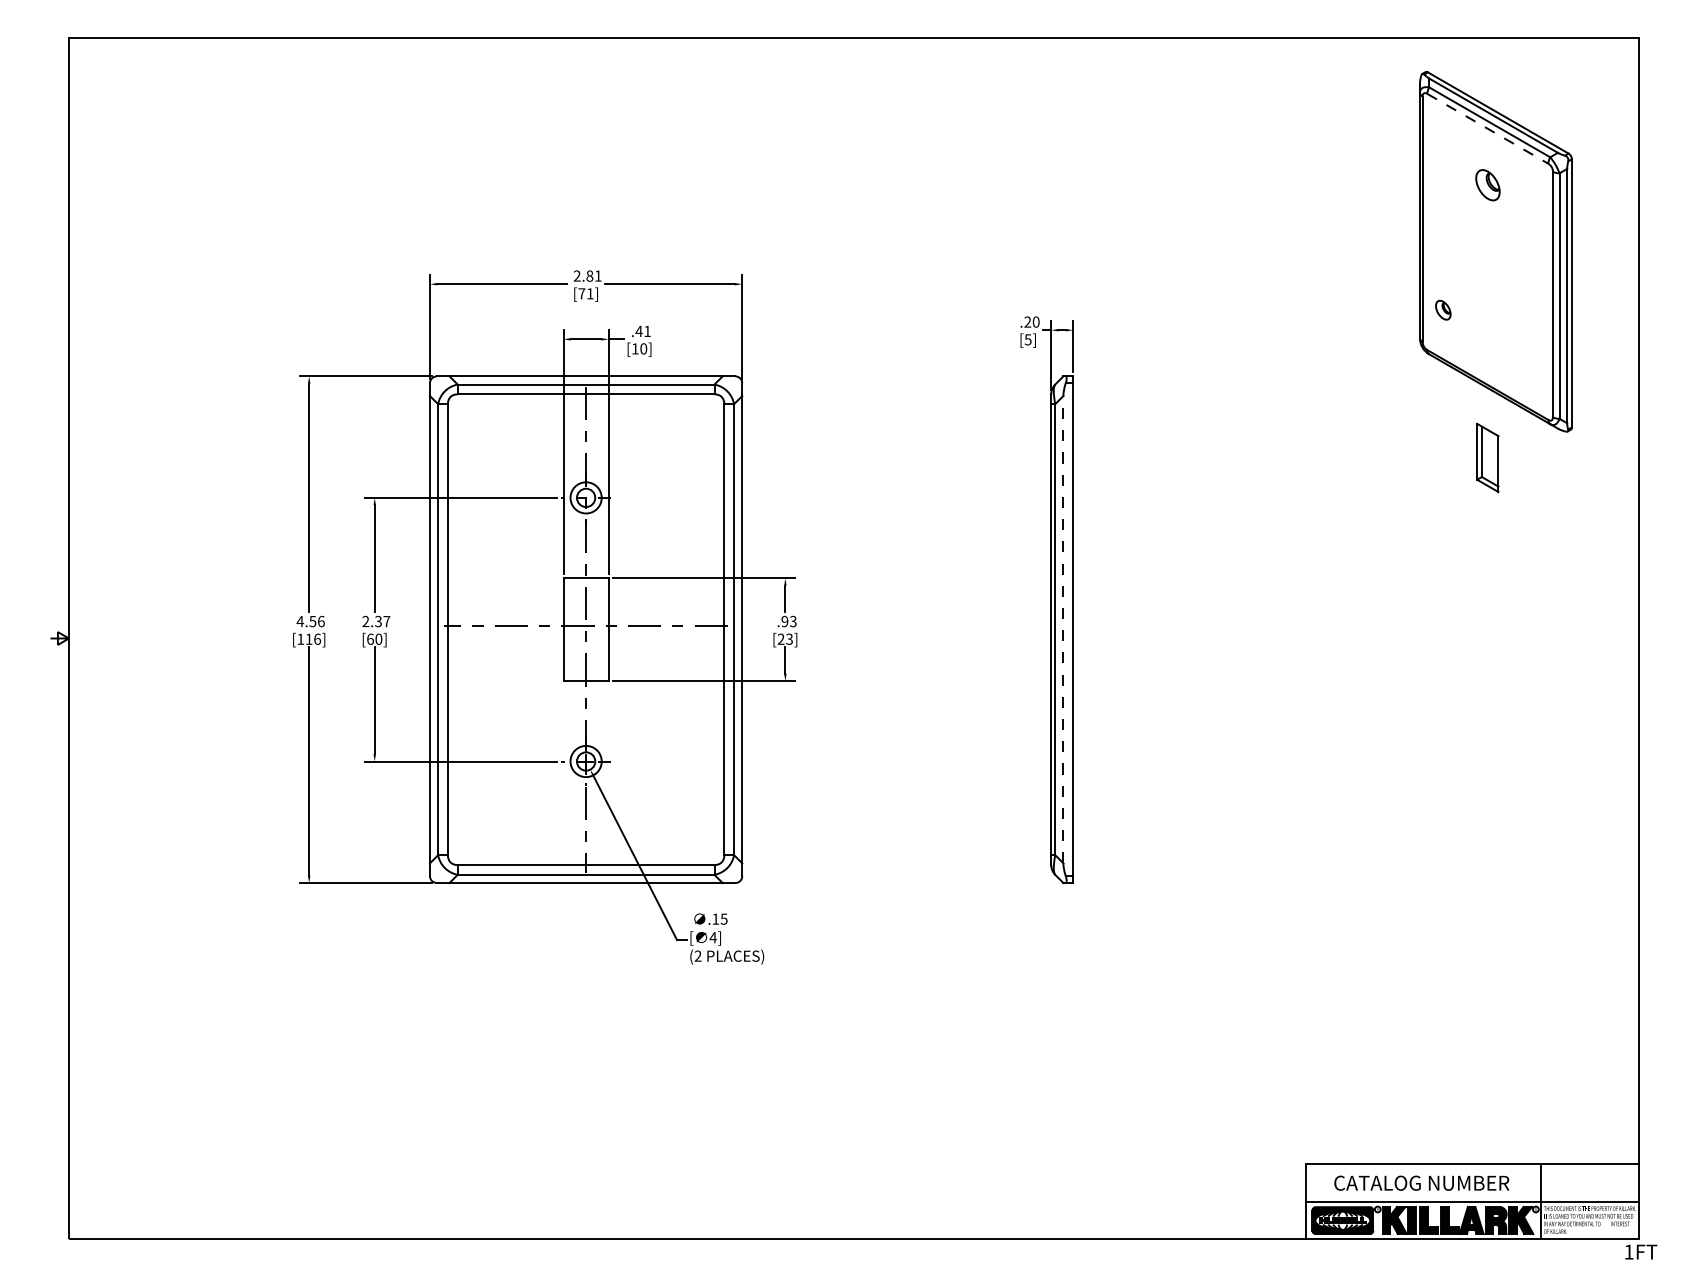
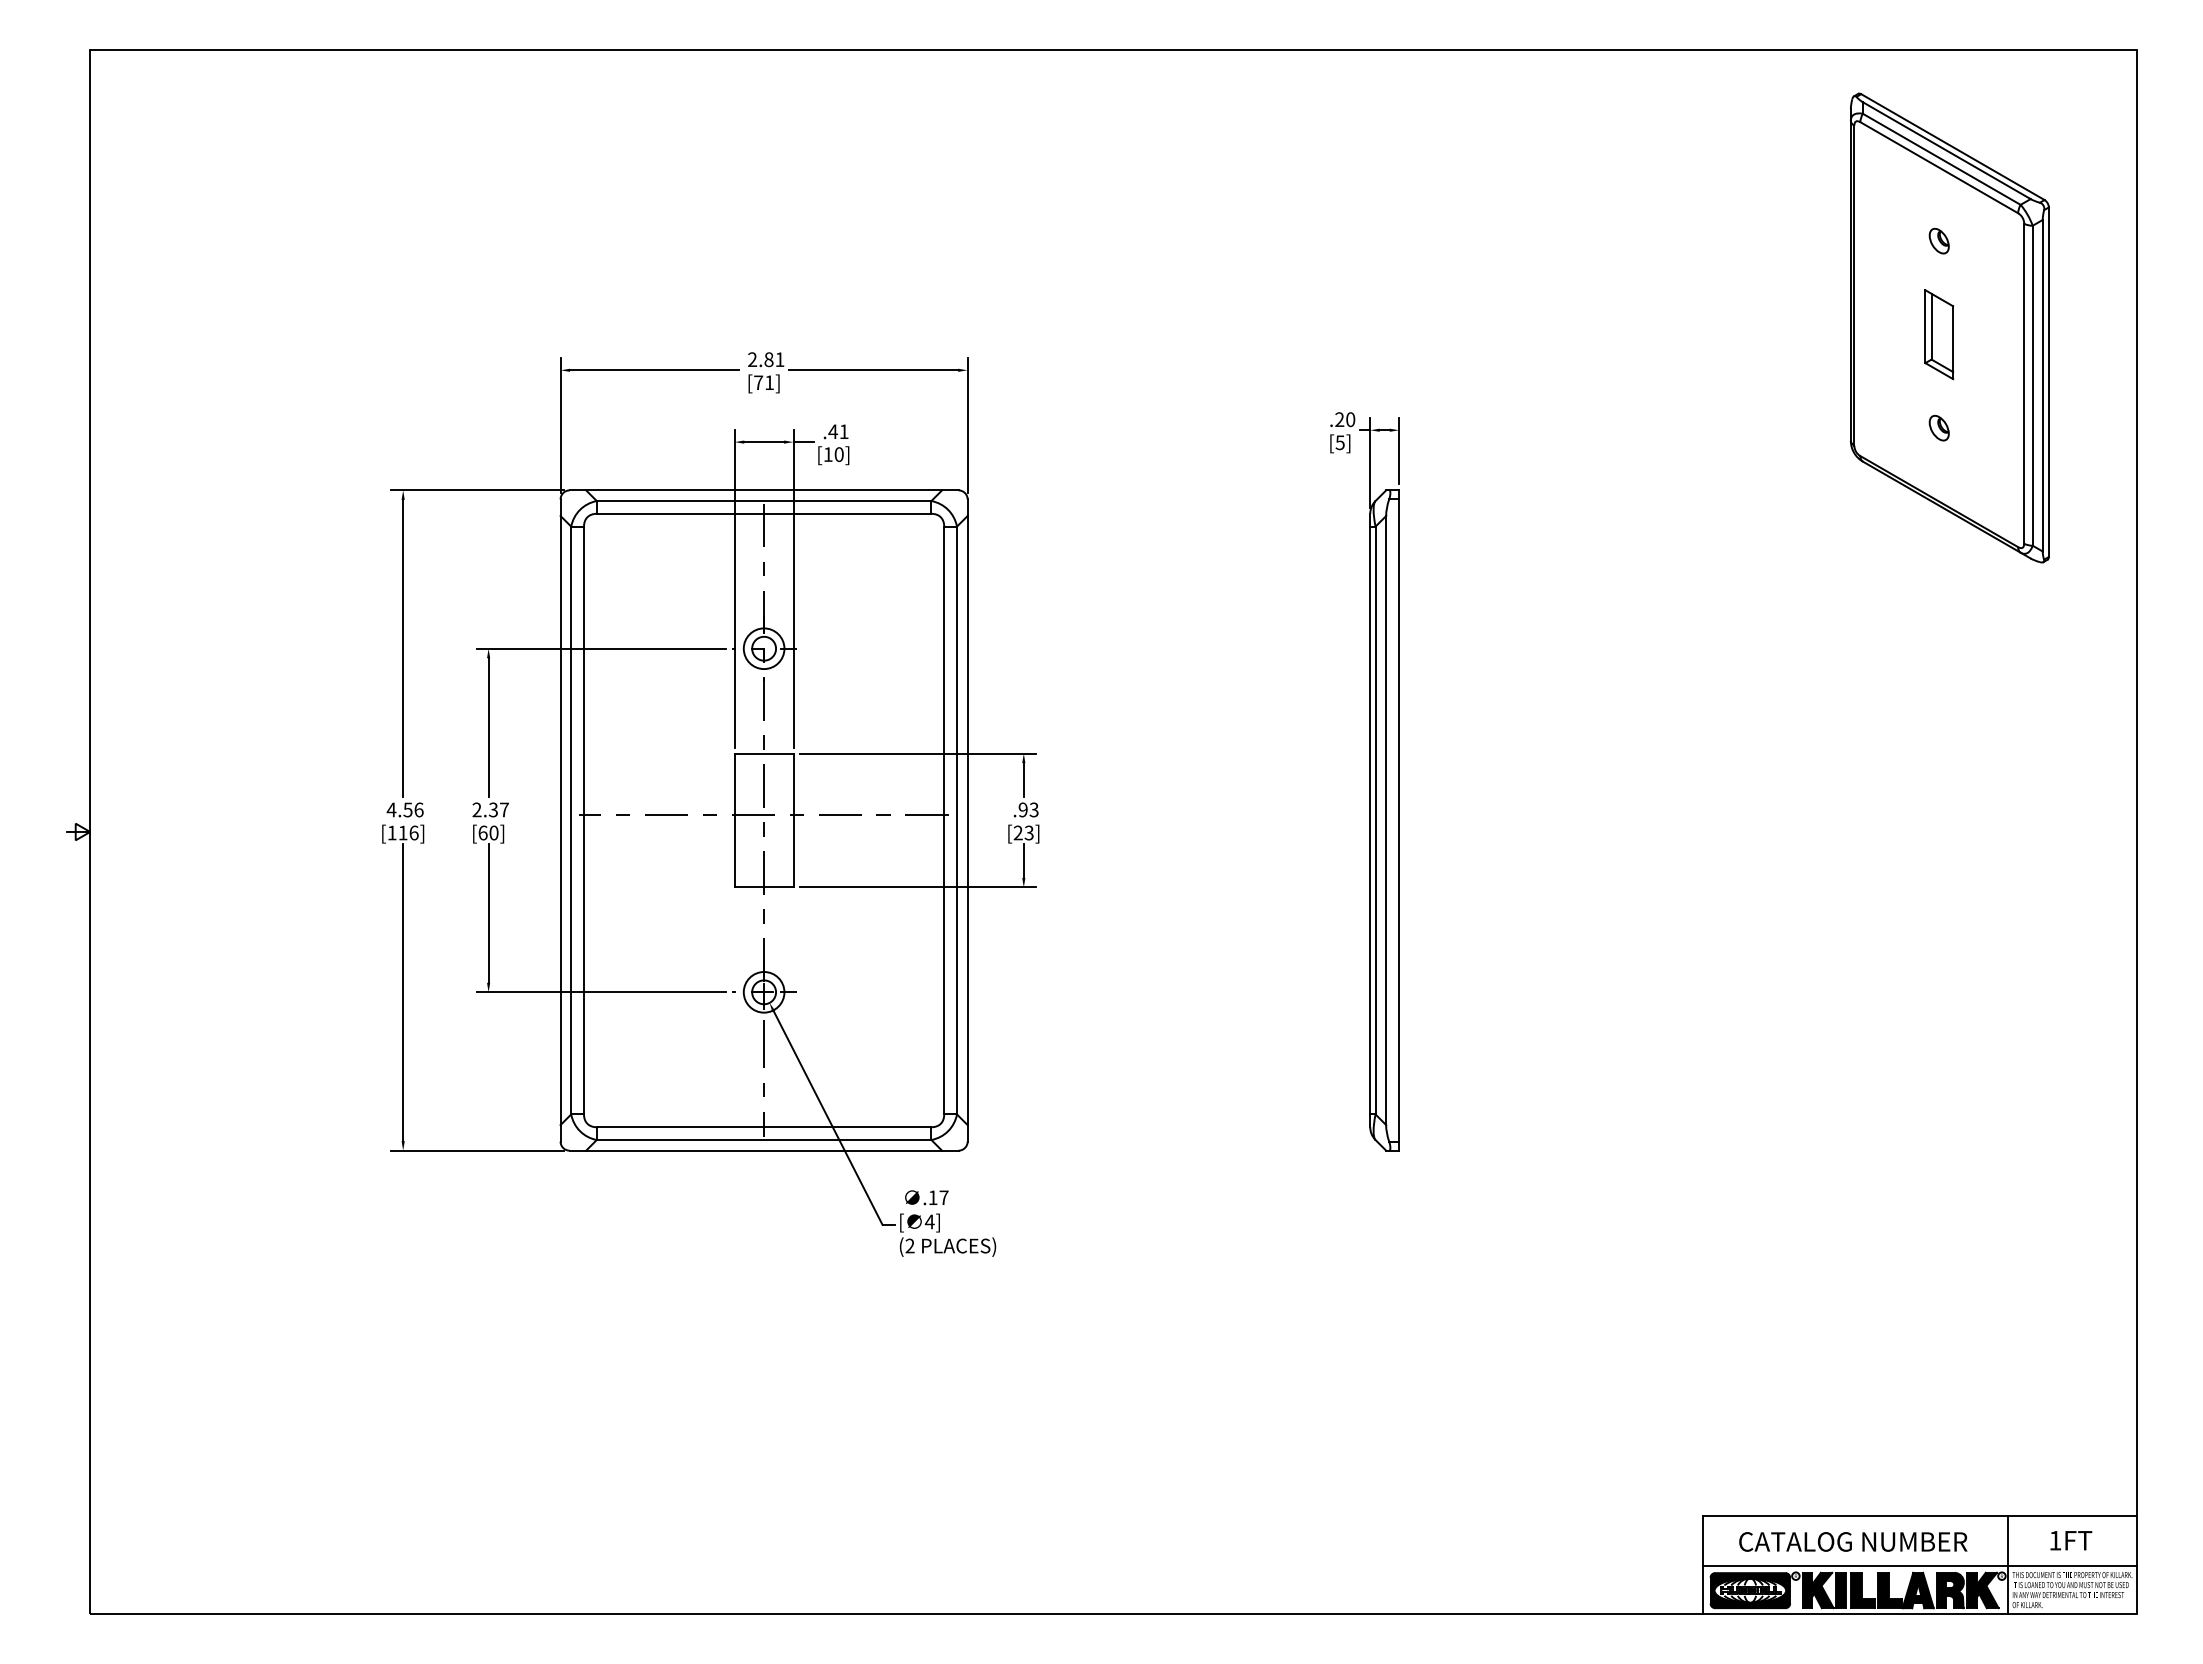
line: (1487, 128) -> (1939, 167), dashed -> solid
part: (1487, 184) -> (1938, 240), size x0.62
part: (1442, 310) -> (1938, 428), moved
part: (1487, 457) -> (1939, 334), moved
line: (1063, 629) -> (1386, 820), dashed -> solid
text: (723, 918) -> (943, 1197), .15 -> .17
text: (1641, 1251) -> (2071, 1540), moved

